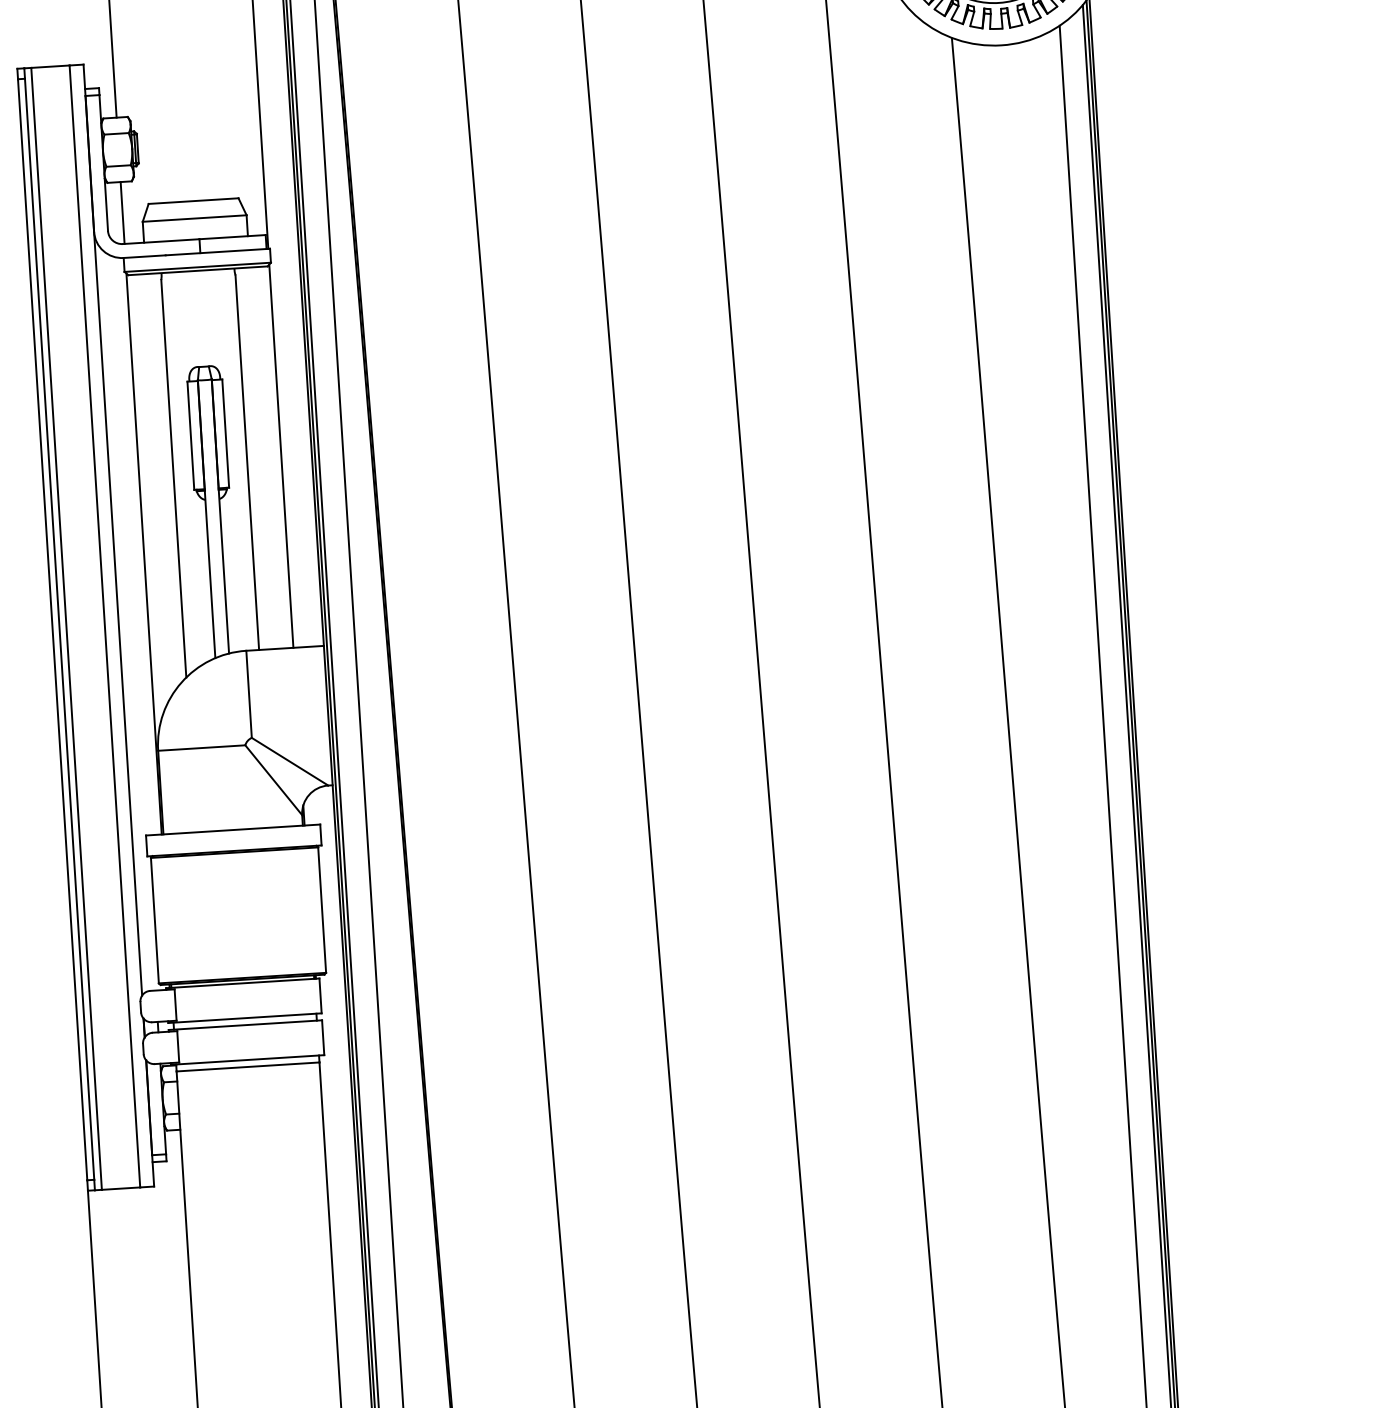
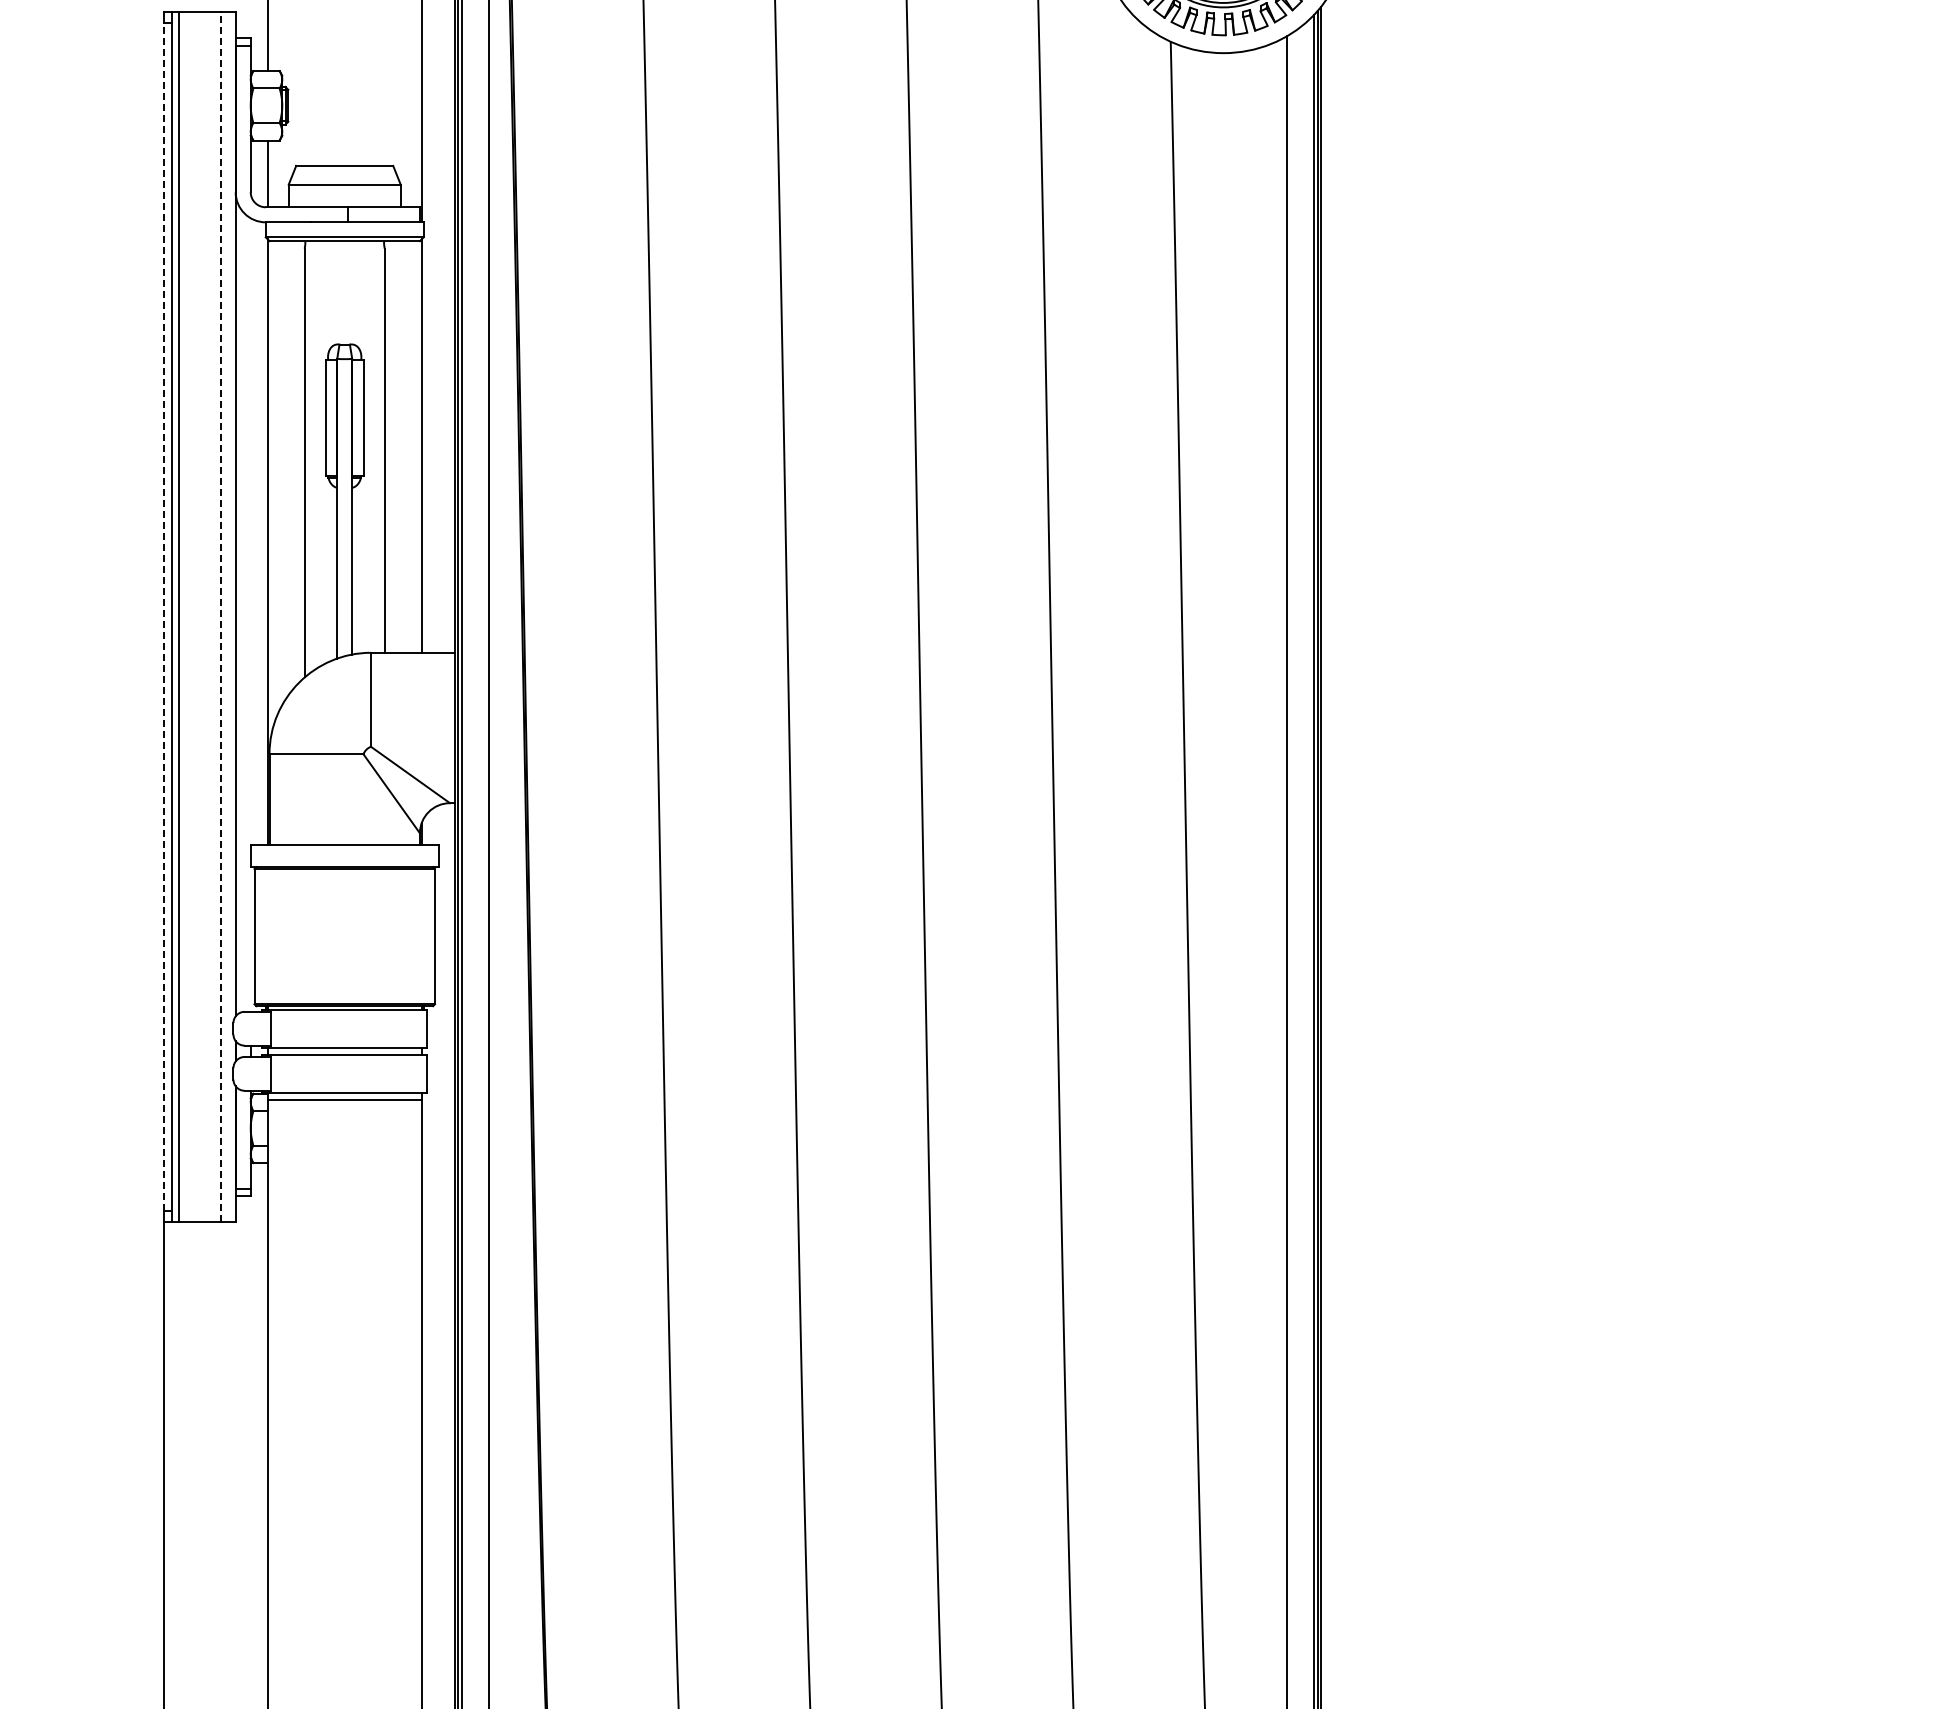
line: (104, 625) -> (220, 616), solid -> dashed
line: (52, 629) -> (164, 616), solid -> dashed

